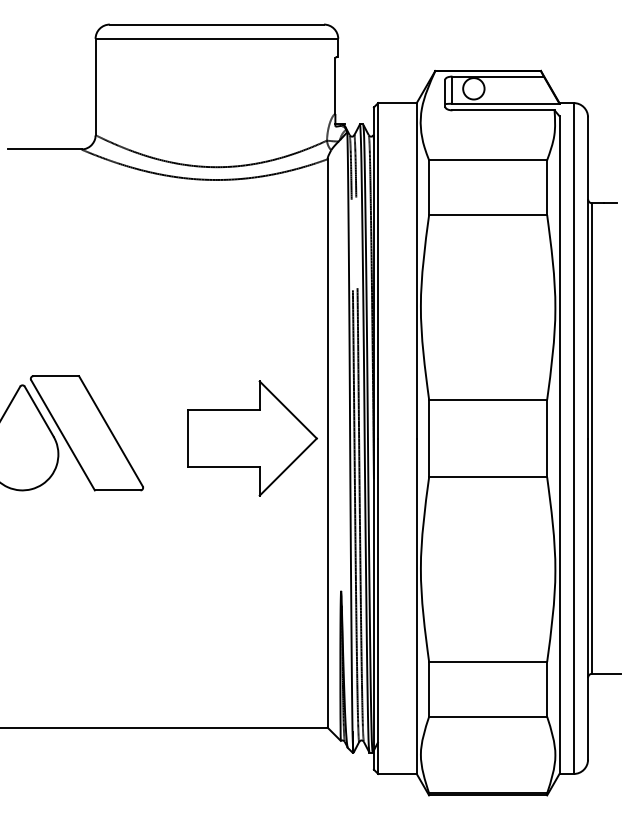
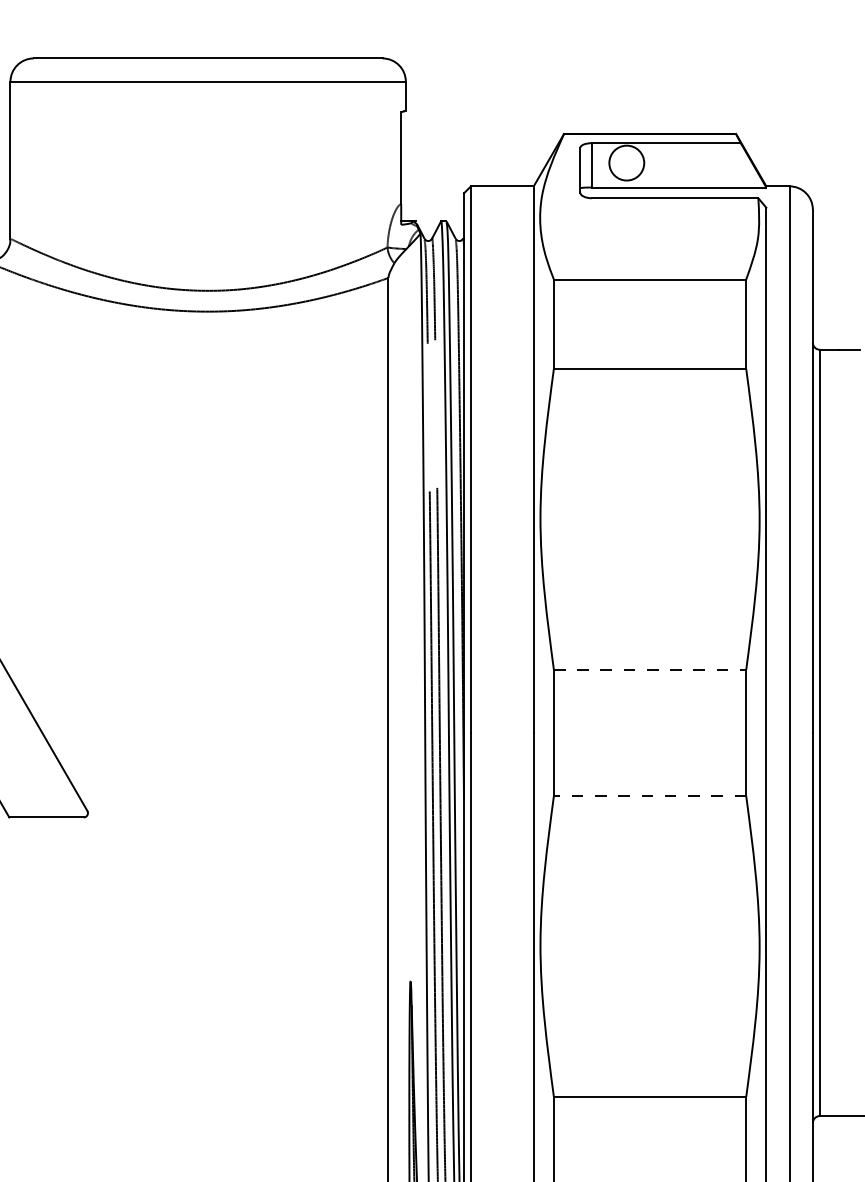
line: (488, 399) -> (650, 669), solid -> dashed
part: (252, 438) -> (266, 732), removed
line: (487, 477) -> (649, 796), solid -> dashed

